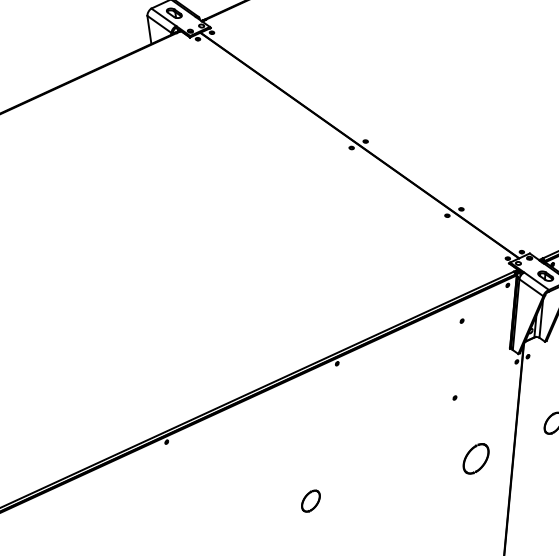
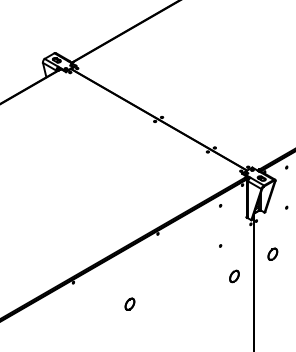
part: (476, 458) -> (234, 276), size x0.71
part: (310, 499) -> (129, 303), moved

